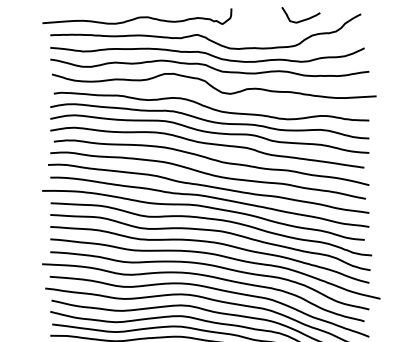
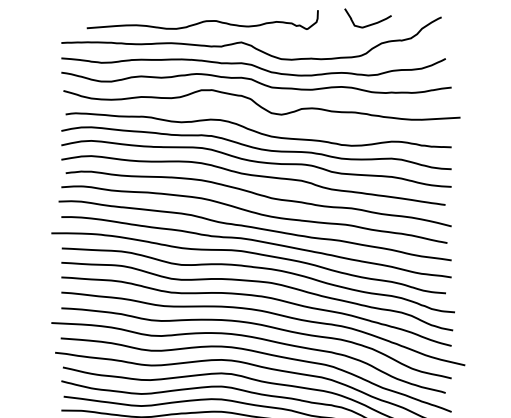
curve: (137, 16) -> (203, 20), moved

